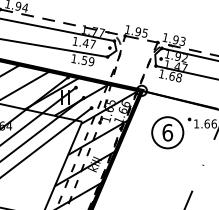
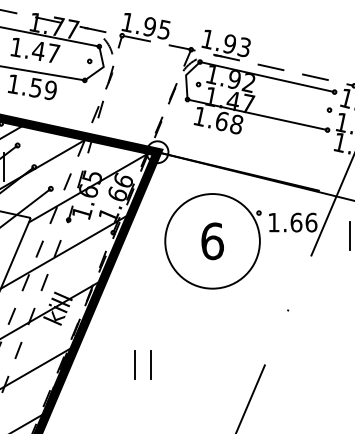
circle: (167, 132) -> (212, 240), size x1.43
part: (134, 191) -> (141, 366), added

